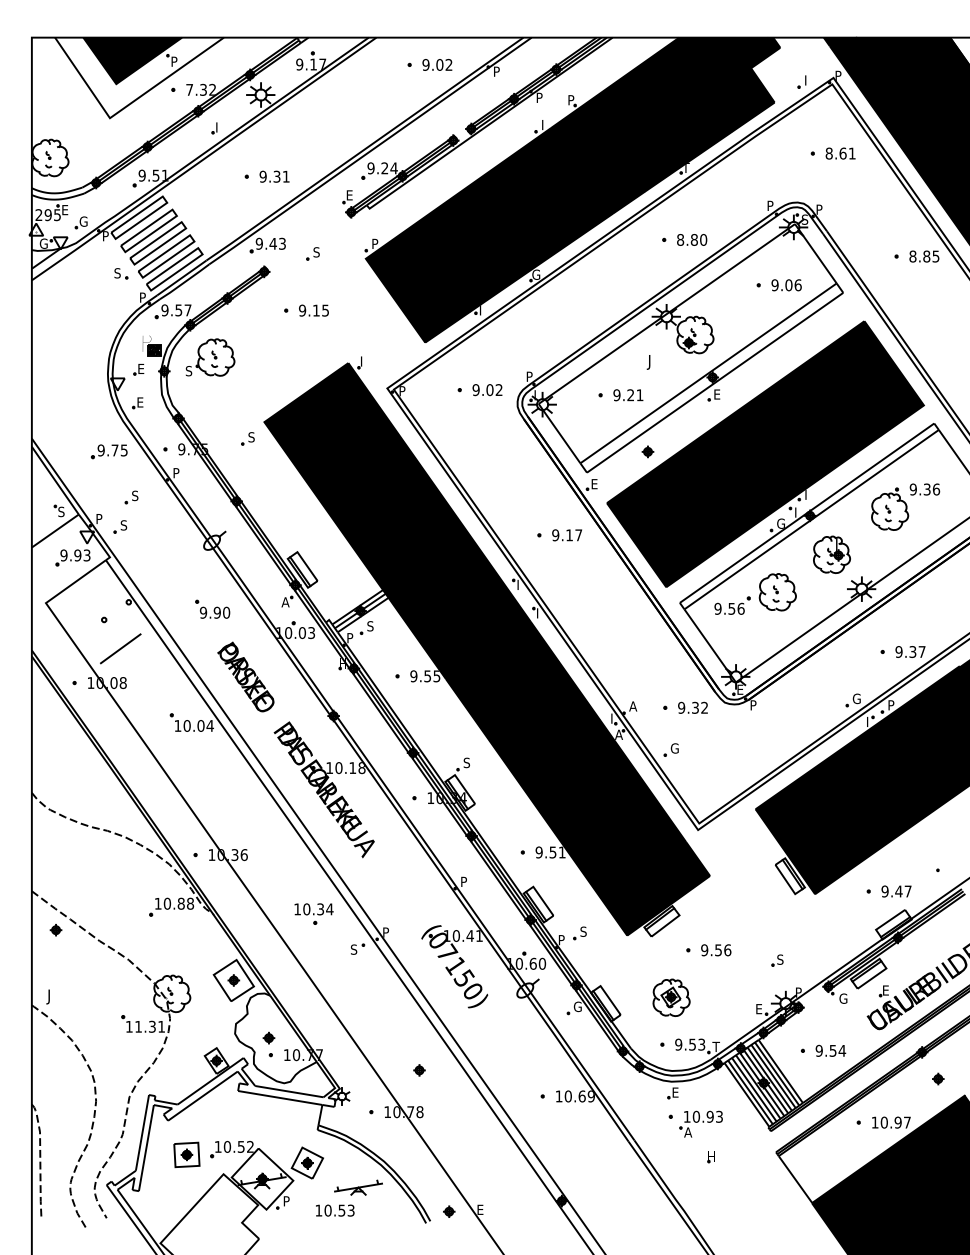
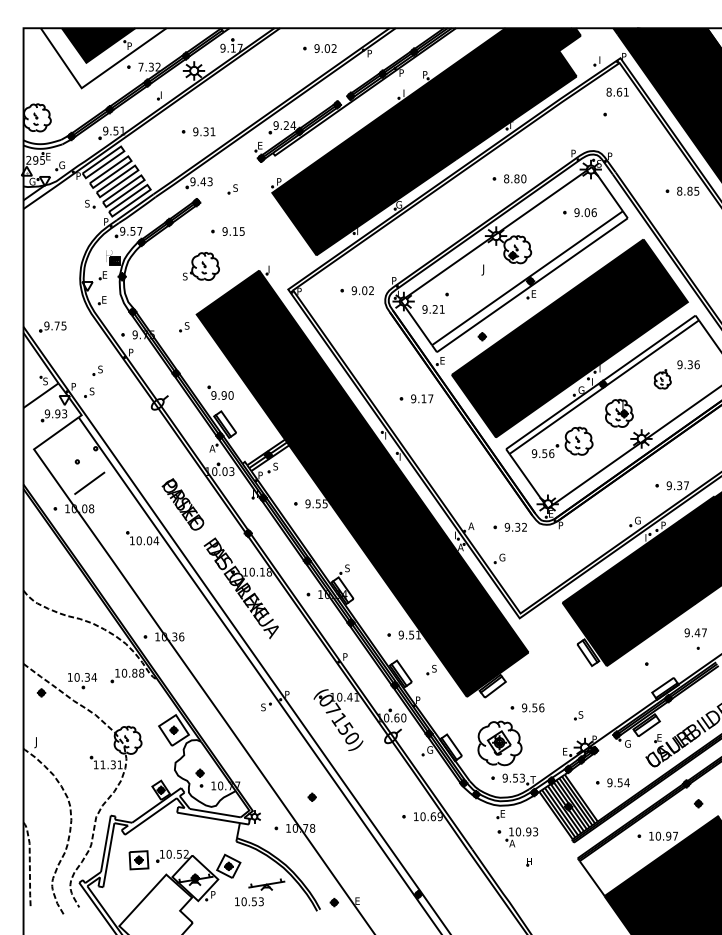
text: (840, 153) -> (617, 92), moved
part: (210, 357) -> (201, 266), moved
text: (628, 395) -> (433, 309), moved
part: (108, 451) -> (52, 326), moved
part: (890, 508) -> (662, 378), size x0.6
part: (212, 608) -> (220, 392), moved
text: (896, 891) -> (695, 632), moved
part: (313, 913) -> (82, 680), moved
part: (579, 933) -> (431, 670), moved
part: (671, 997) -> (499, 743), size x1.6

